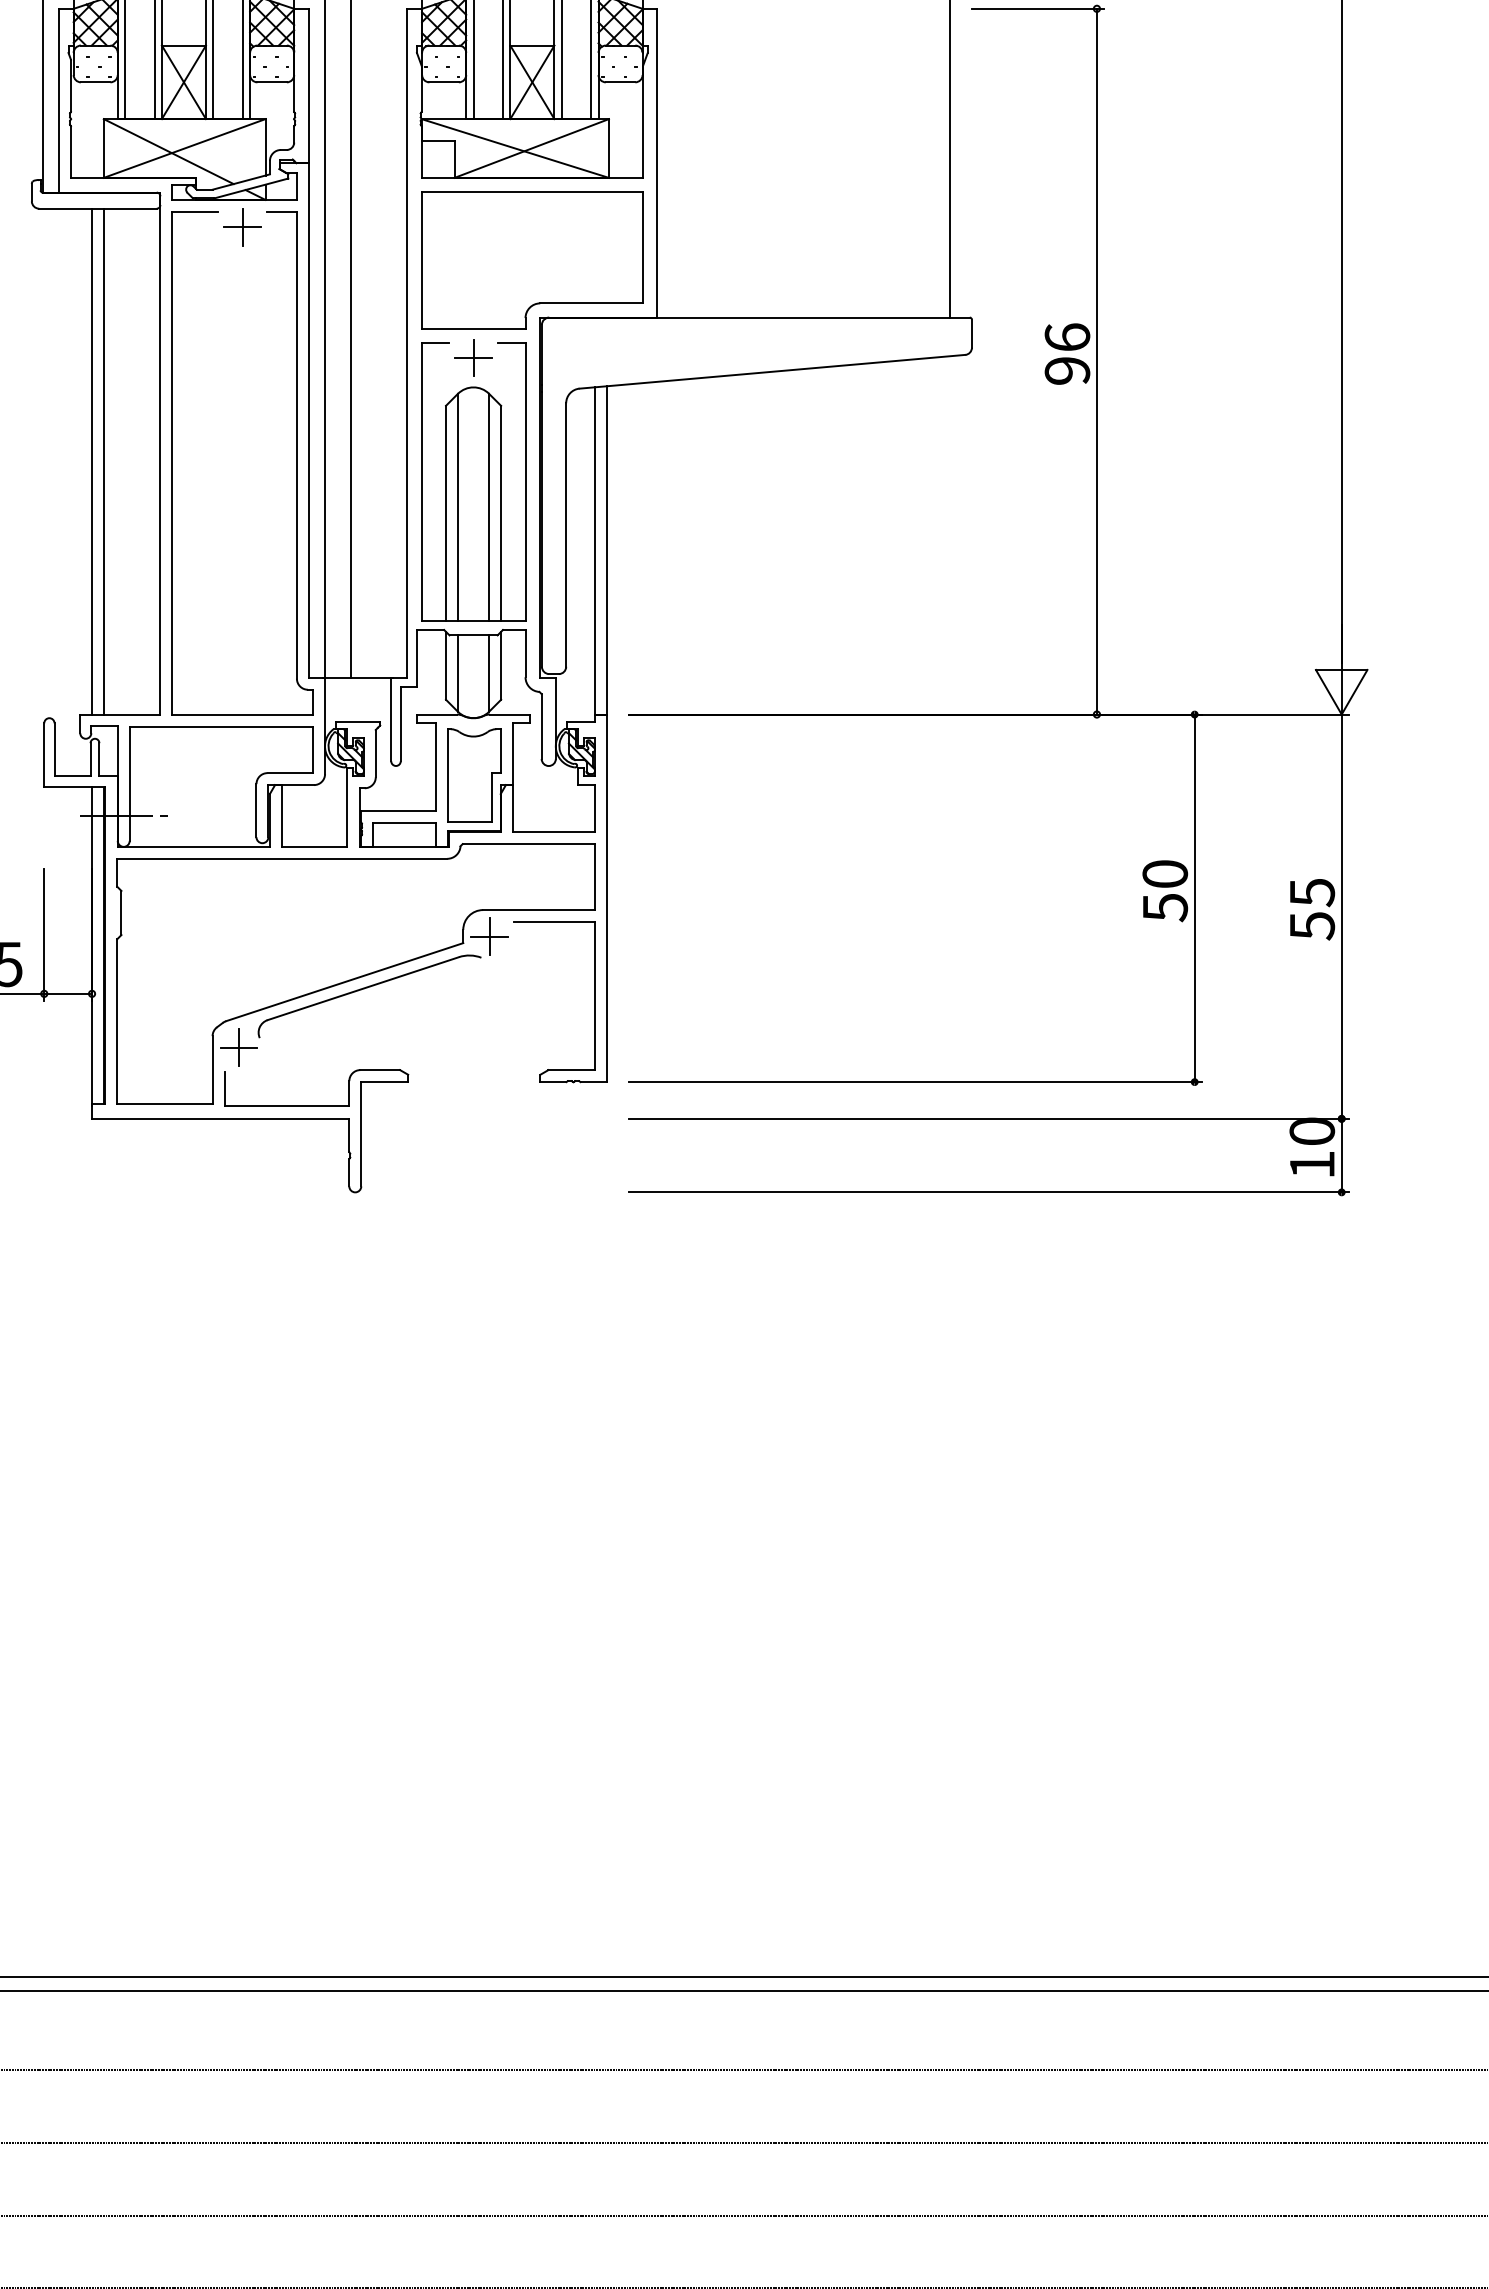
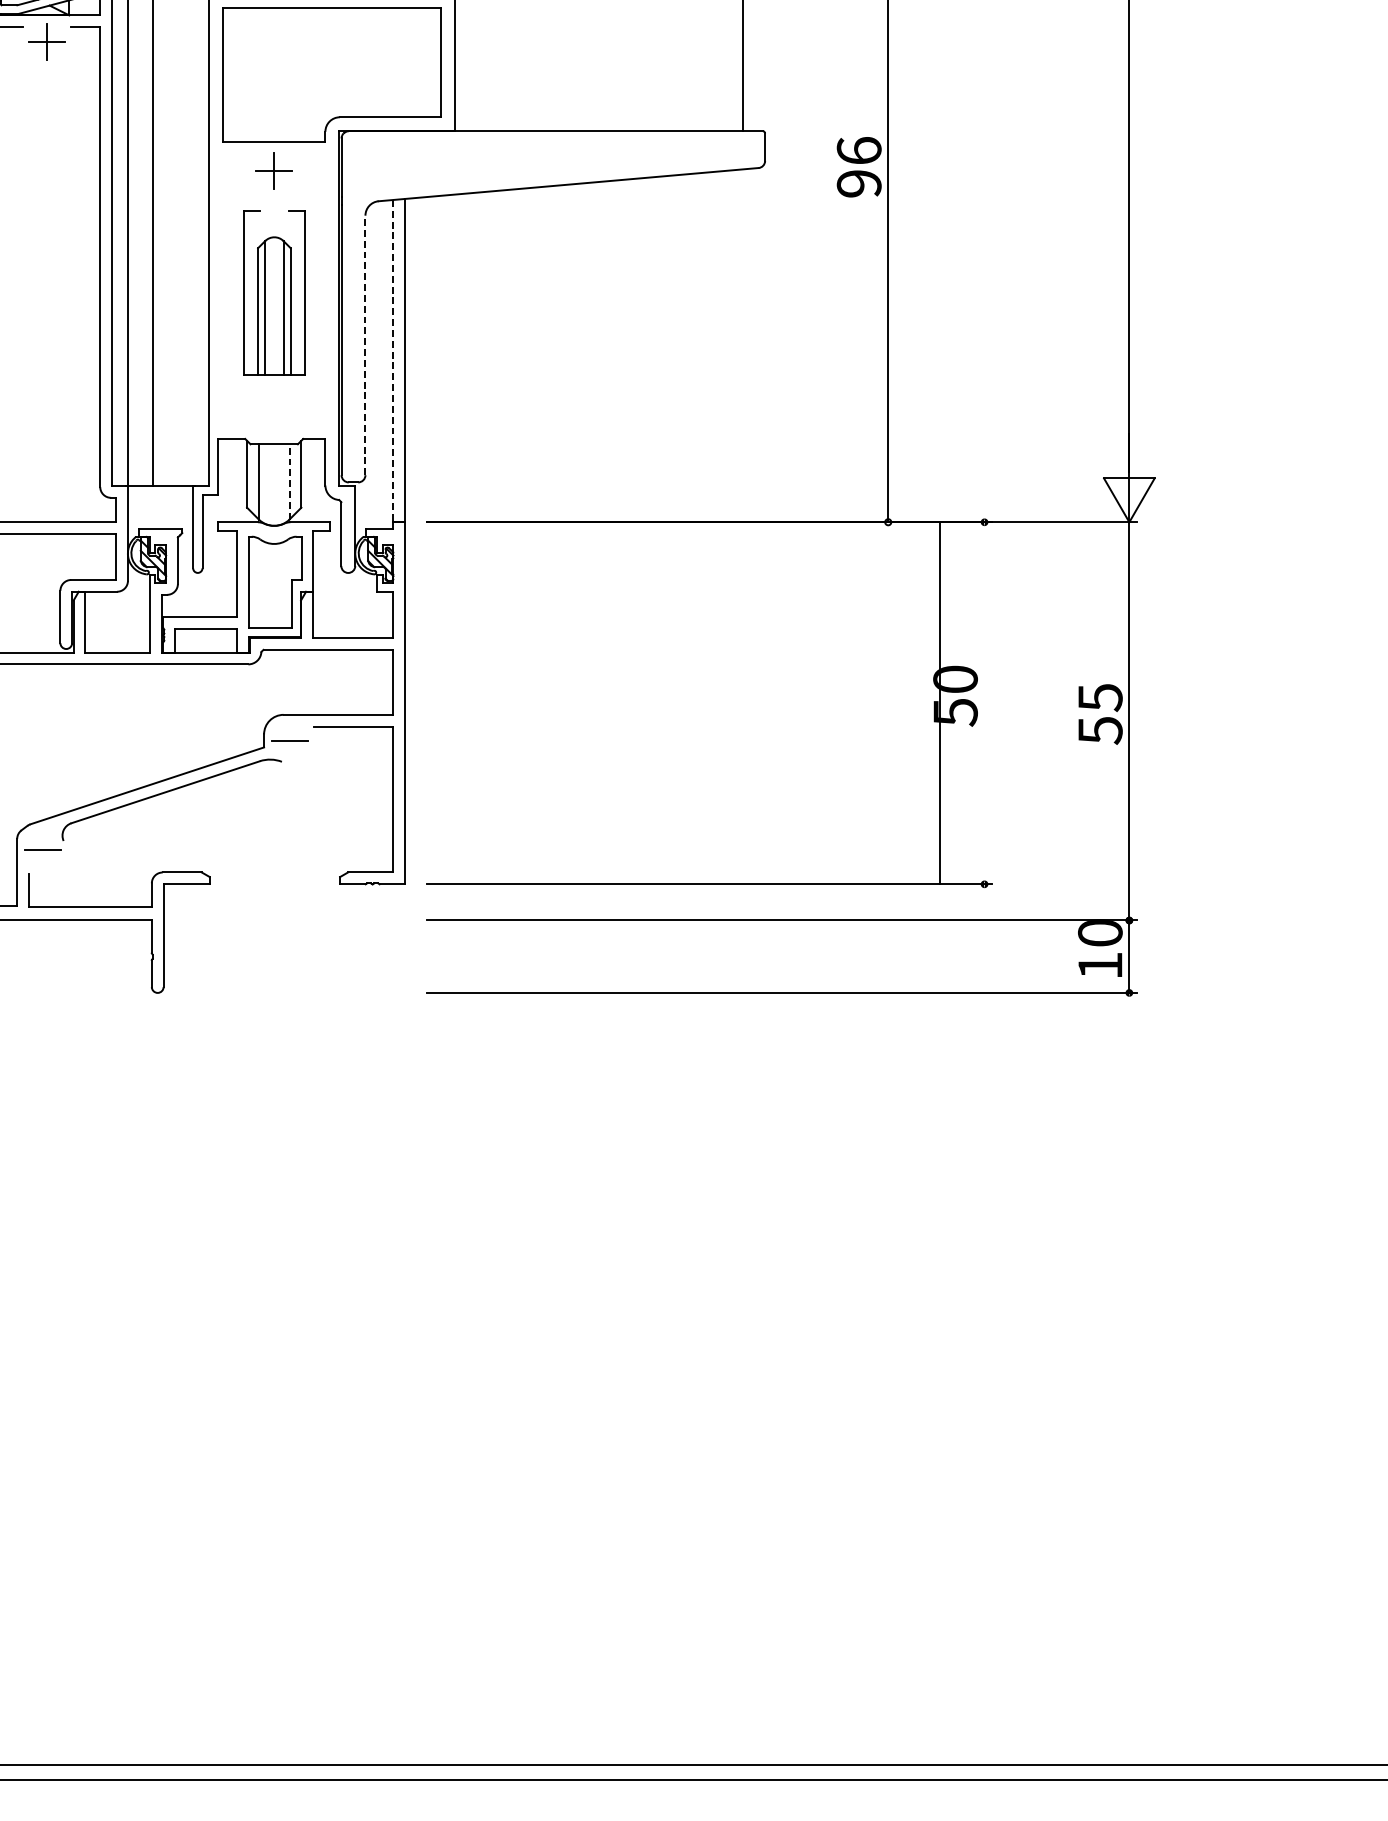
part: (473, 481) -> (274, 292), size x0.6
line: (566, 535) -> (365, 345), solid -> dashed
line: (594, 550) -> (393, 360), solid -> dashed
line: (489, 673) -> (289, 481), solid -> dashed
line: (1194, 898) -> (940, 703), moved
line: (489, 936) -> (289, 740), removed
line: (239, 1047) -> (43, 850), removed

